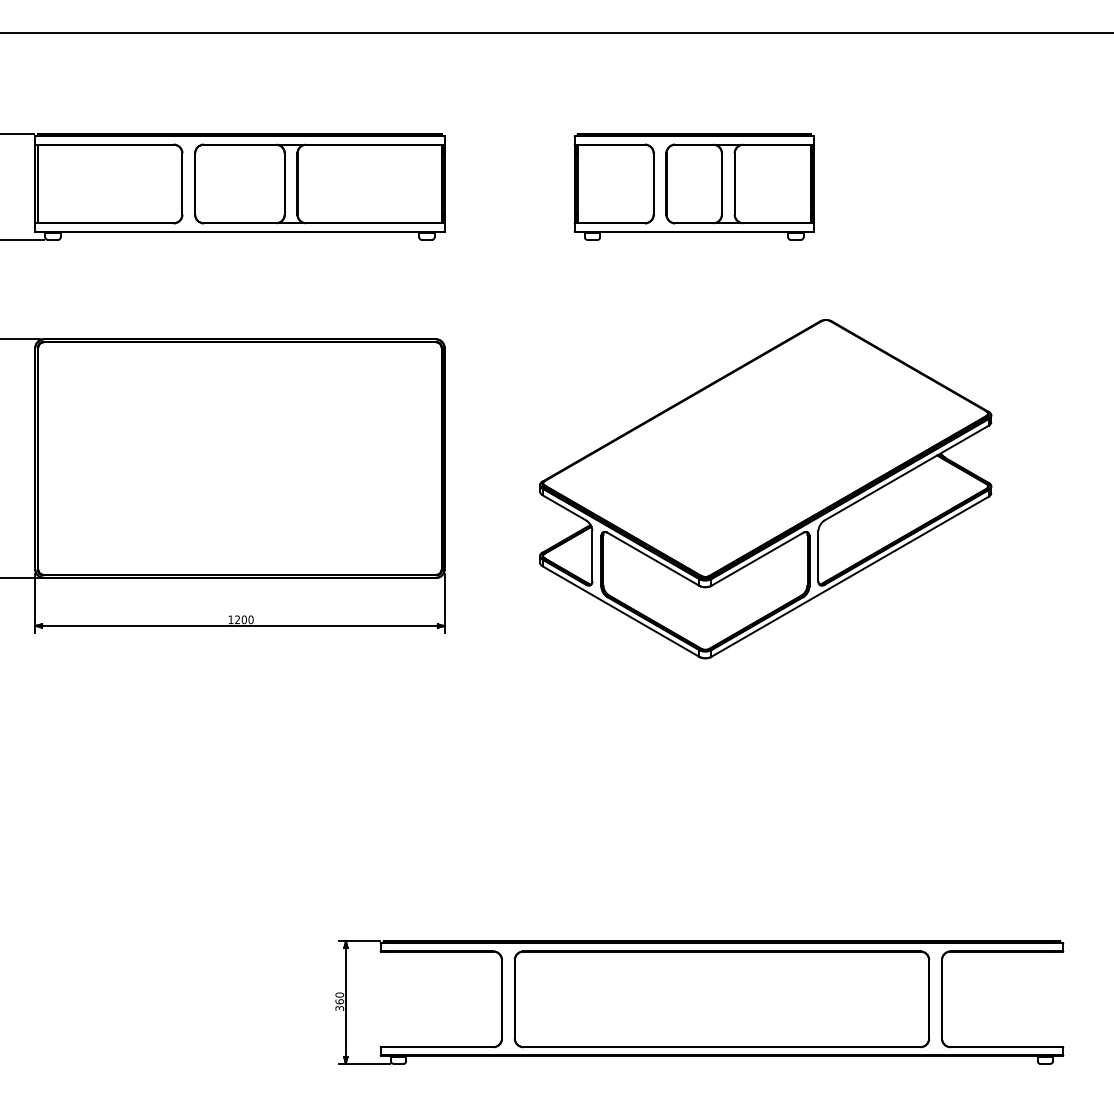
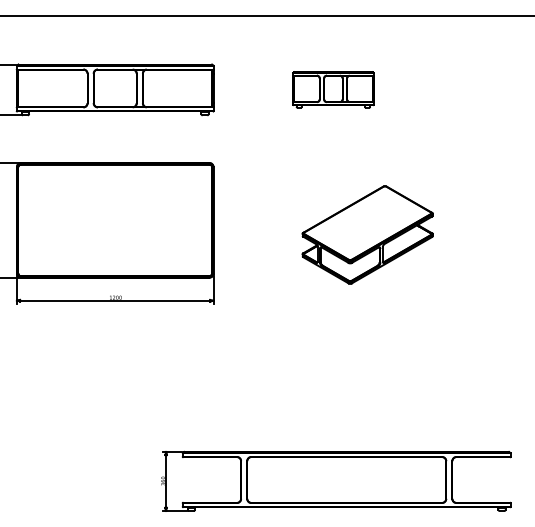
part: (694, 186) -> (333, 89), size x0.7
part: (765, 488) -> (367, 234), size x0.6

